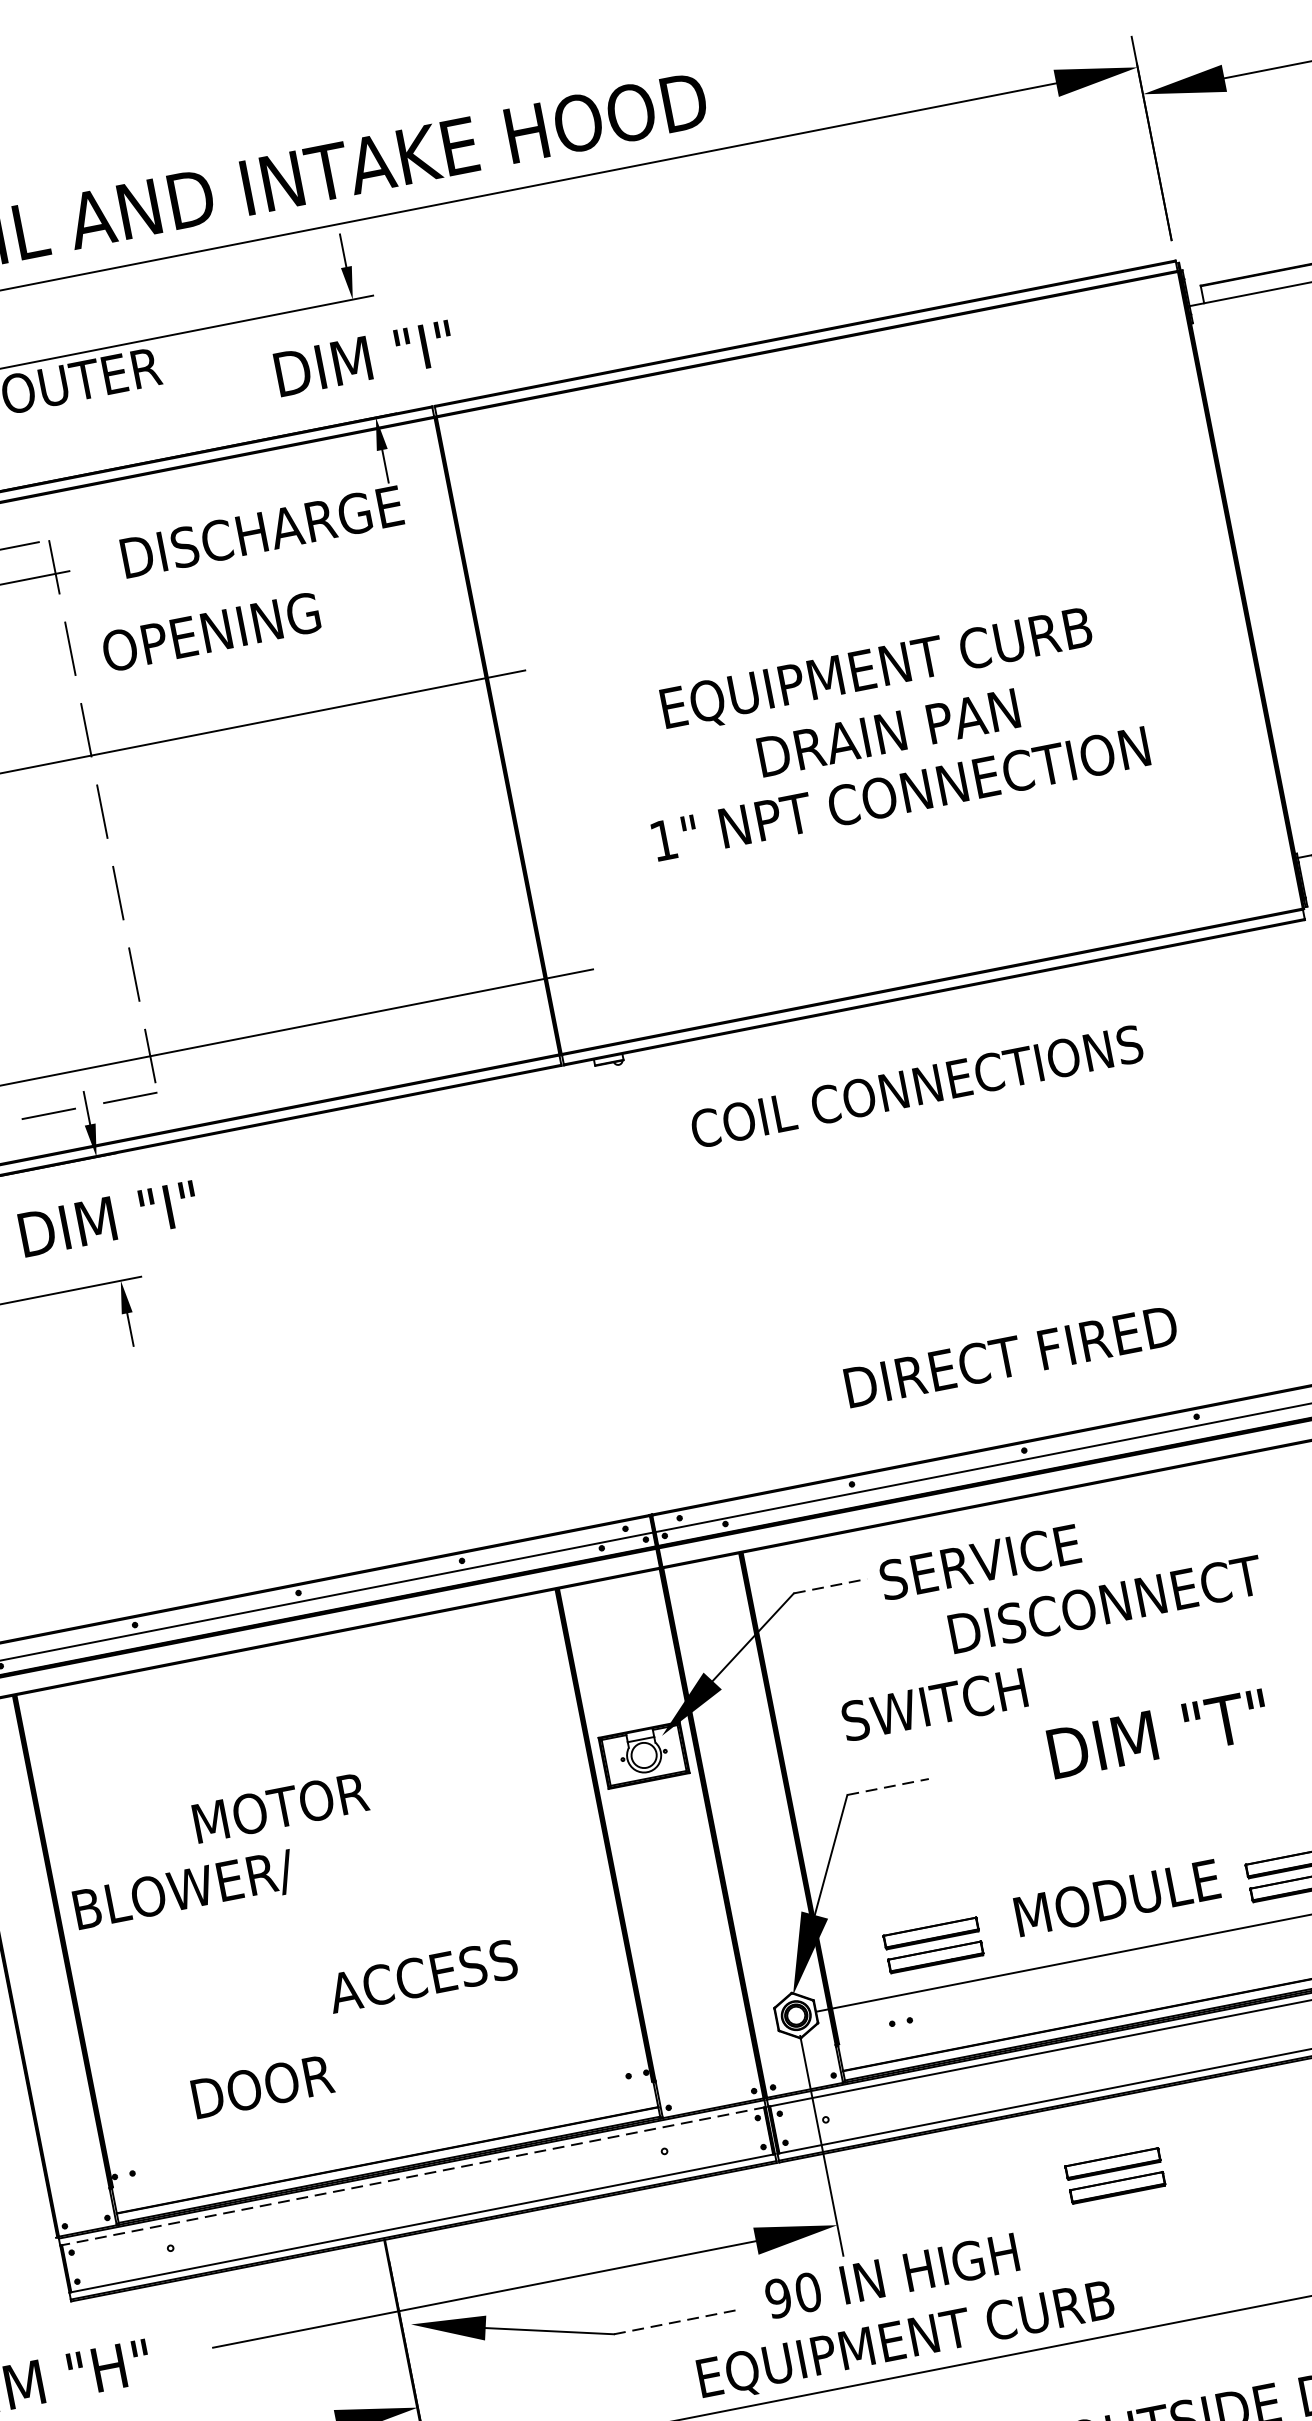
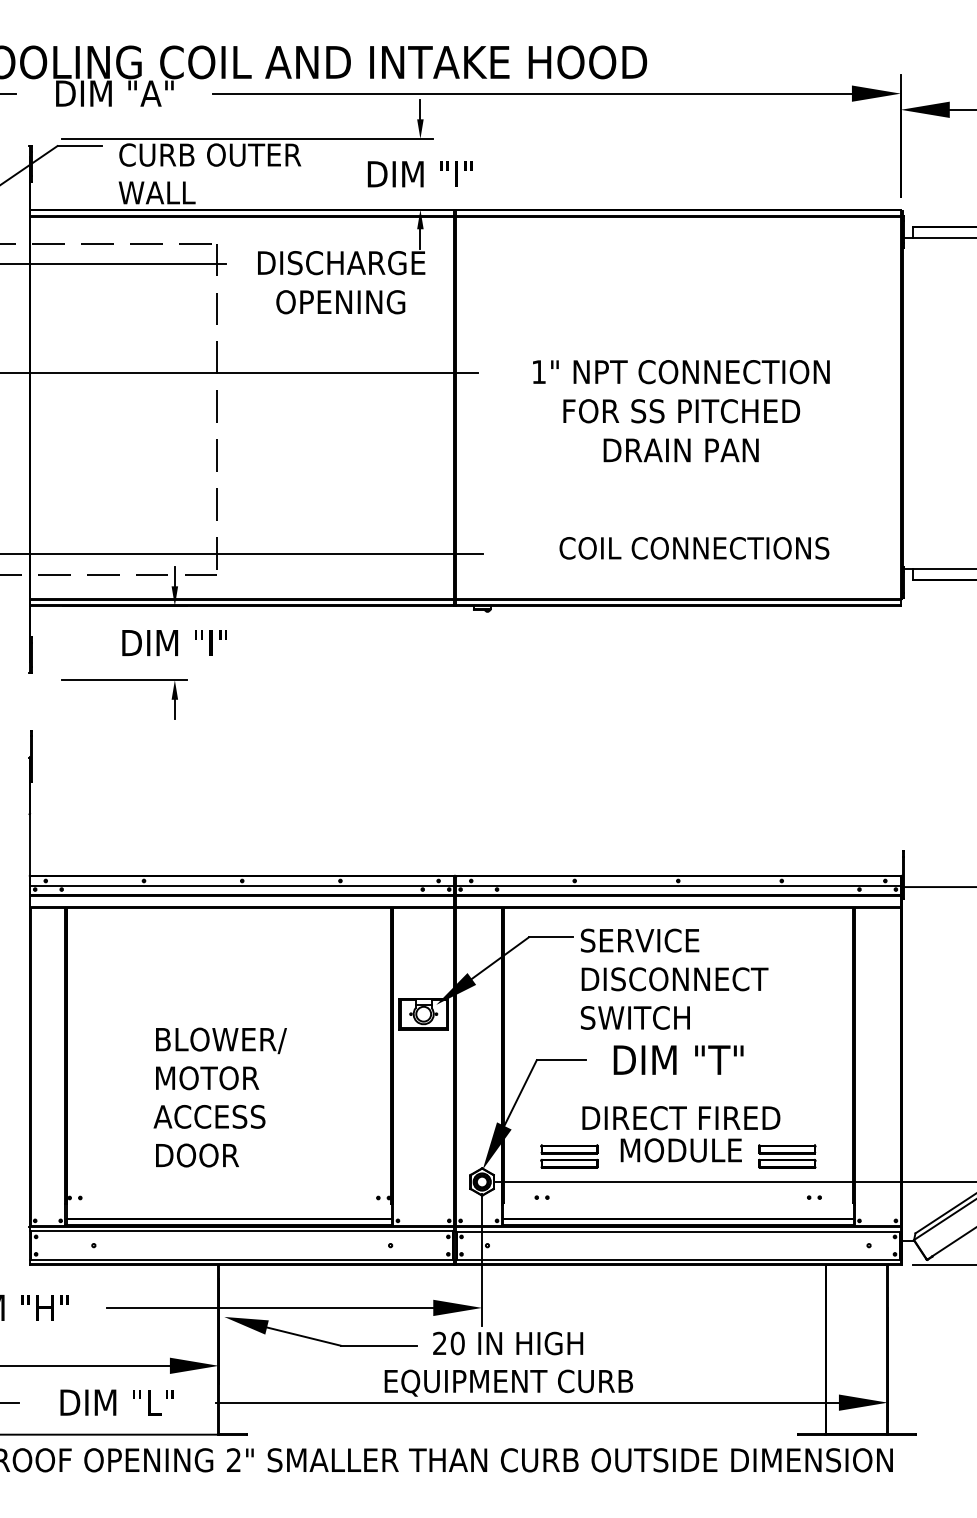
text: (210, 632) -> (340, 302), moved
text: (877, 671) -> (681, 413), EQUIPMENT CURB -> FOR SS PITCHED
text: (901, 794) -> (681, 372), moved
text: (917, 1087) -> (694, 548), moved
text: (1011, 1357) -> (681, 1118), moved
line: (831, 1586) -> (551, 937), dashed -> solid
text: (1105, 1604) -> (674, 979), moved
text: (932, 1704) -> (634, 1017), moved
text: (1157, 1732) -> (678, 1059), moved
line: (888, 1787) -> (561, 1060), dashed -> solid
text: (280, 1808) -> (207, 1078), moved
text: (184, 1891) -> (221, 1040), moved
text: (422, 1975) -> (209, 1116), moved
text: (262, 2086) -> (197, 1155), moved
part: (1115, 2175) -> (648, 1310), removed
line: (413, 2176) -> (242, 1231), dashed -> solid
text: (777, 2298) -> (439, 1343), 90 -> 20
line: (678, 2321) -> (379, 1345), dashed -> solid

